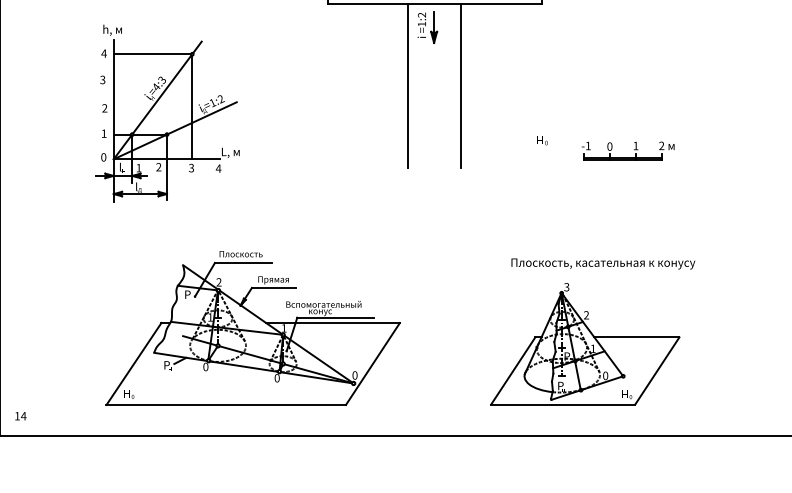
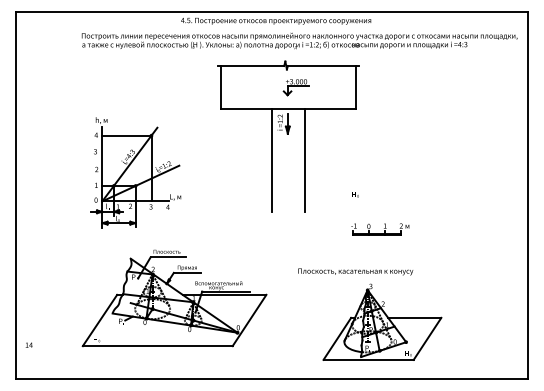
part: (166, 113) -> (135, 172), moved
part: (628, 151) -> (380, 229), moved
text: (602, 263) -> (355, 271), moved
part: (253, 328) -> (174, 298), moved
text: (19, 415) -> (28, 344), moved

